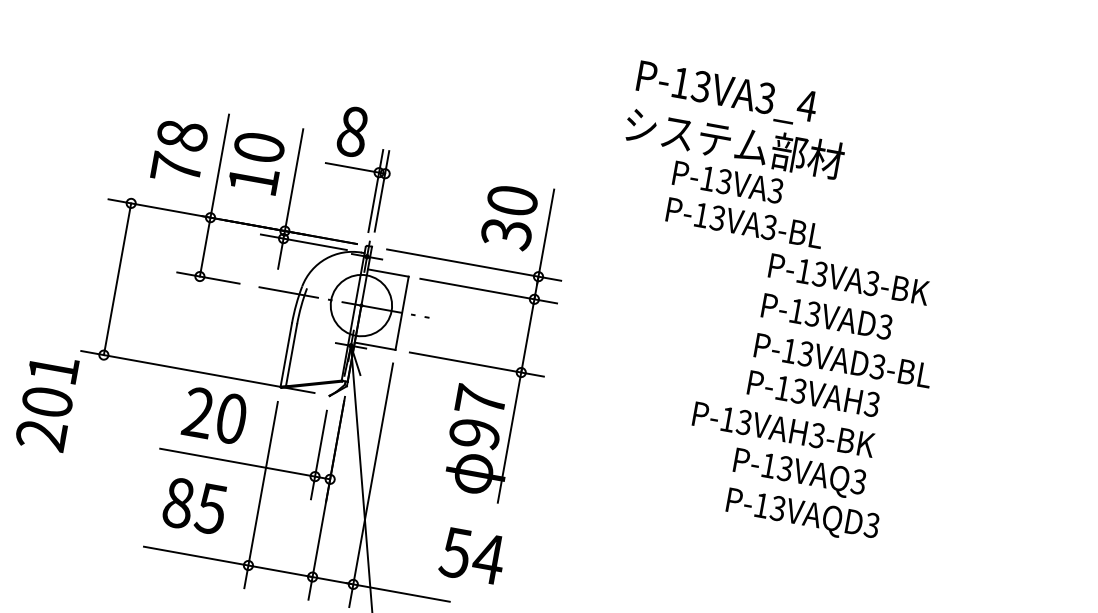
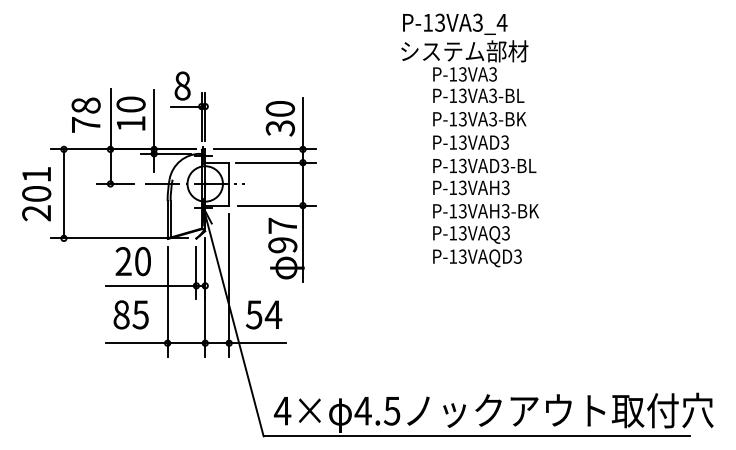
text: (732, 155) -> (464, 58), moved
text: (46, 403) -> (36, 194), moved
text: (782, 429) -> (485, 211), moved
text: (473, 555) -> (264, 314), moved

